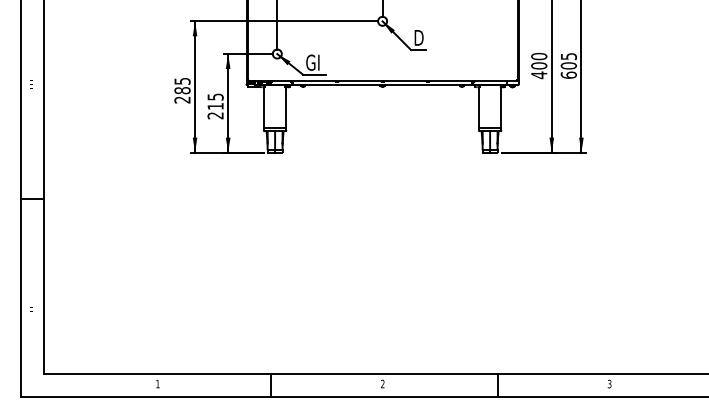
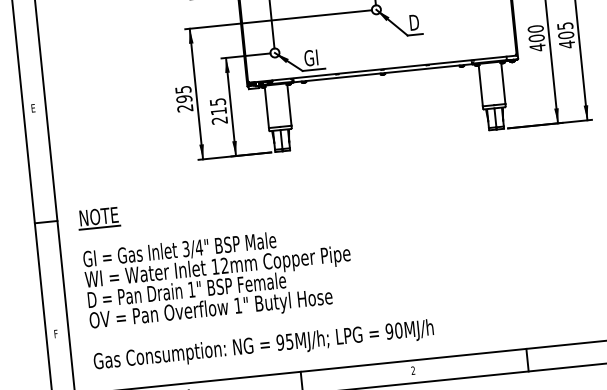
text: (568, 75) -> (566, 44), 605 -> 405
text: (182, 90) -> (184, 98), 285 -> 295
part: (235, 273) -> (255, 275), added

